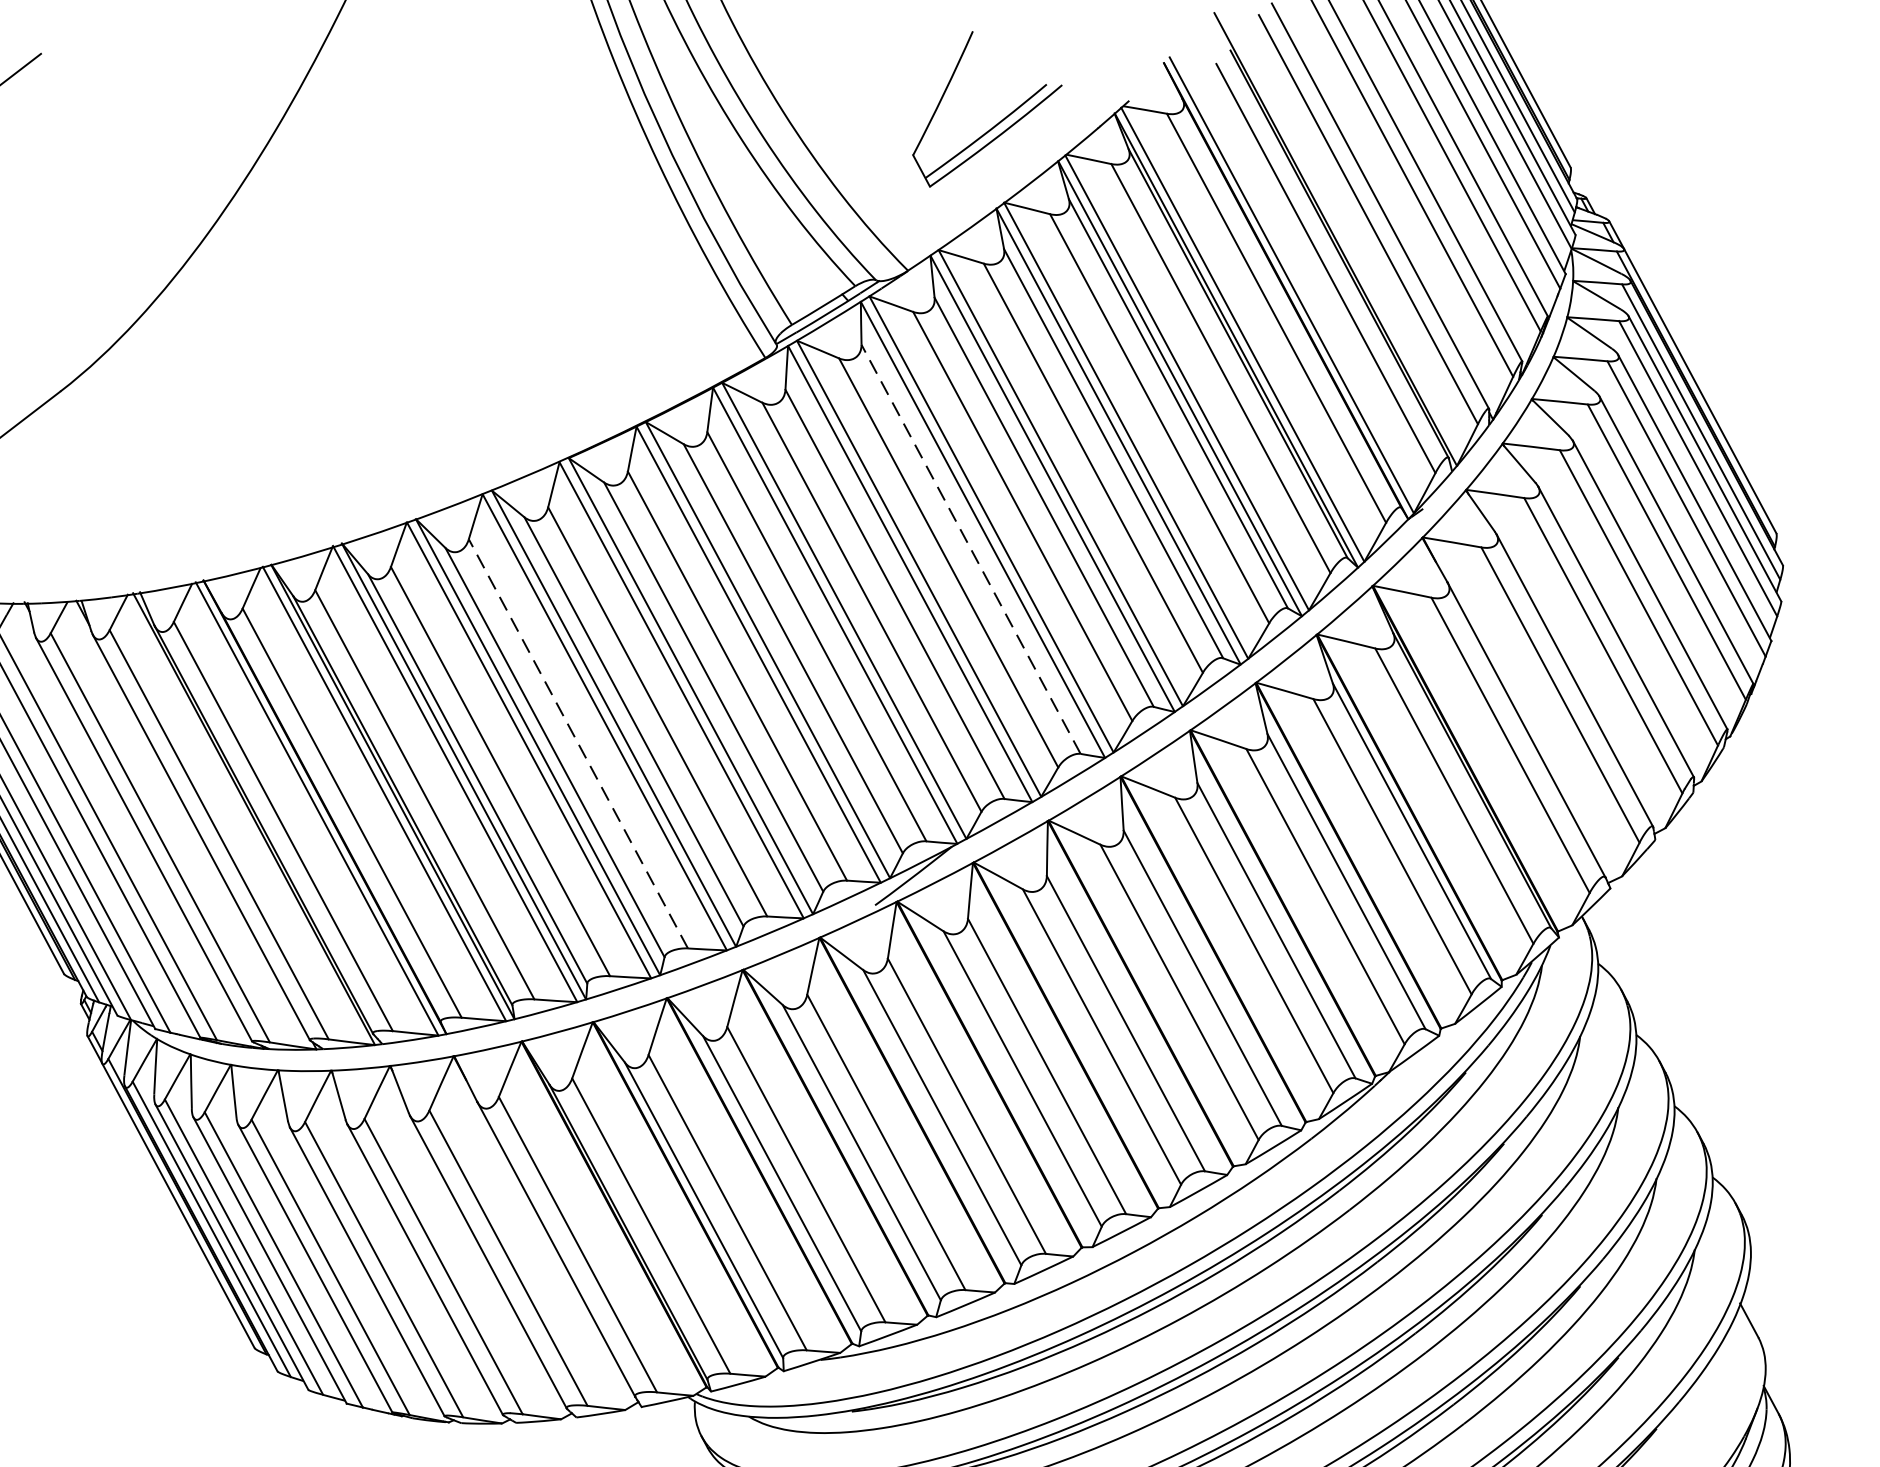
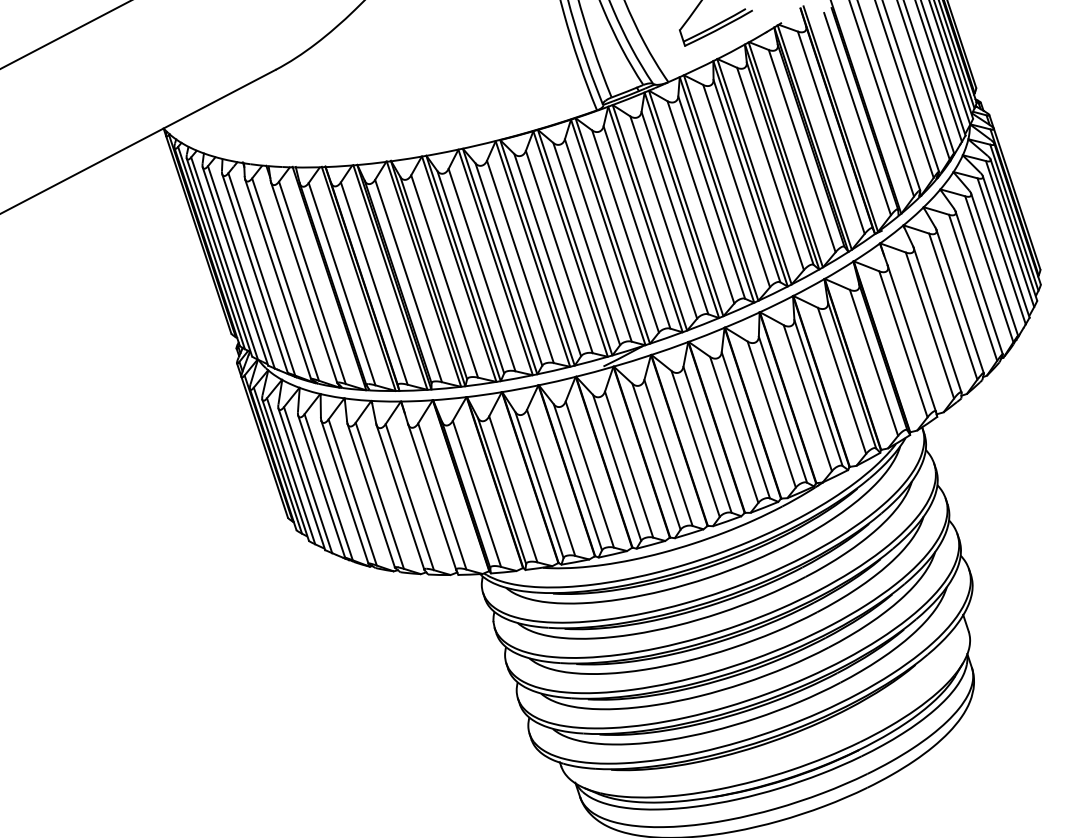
line: (970, 550) -> (674, 213), dashed -> solid
line: (579, 744) -> (482, 270), dashed -> solid

